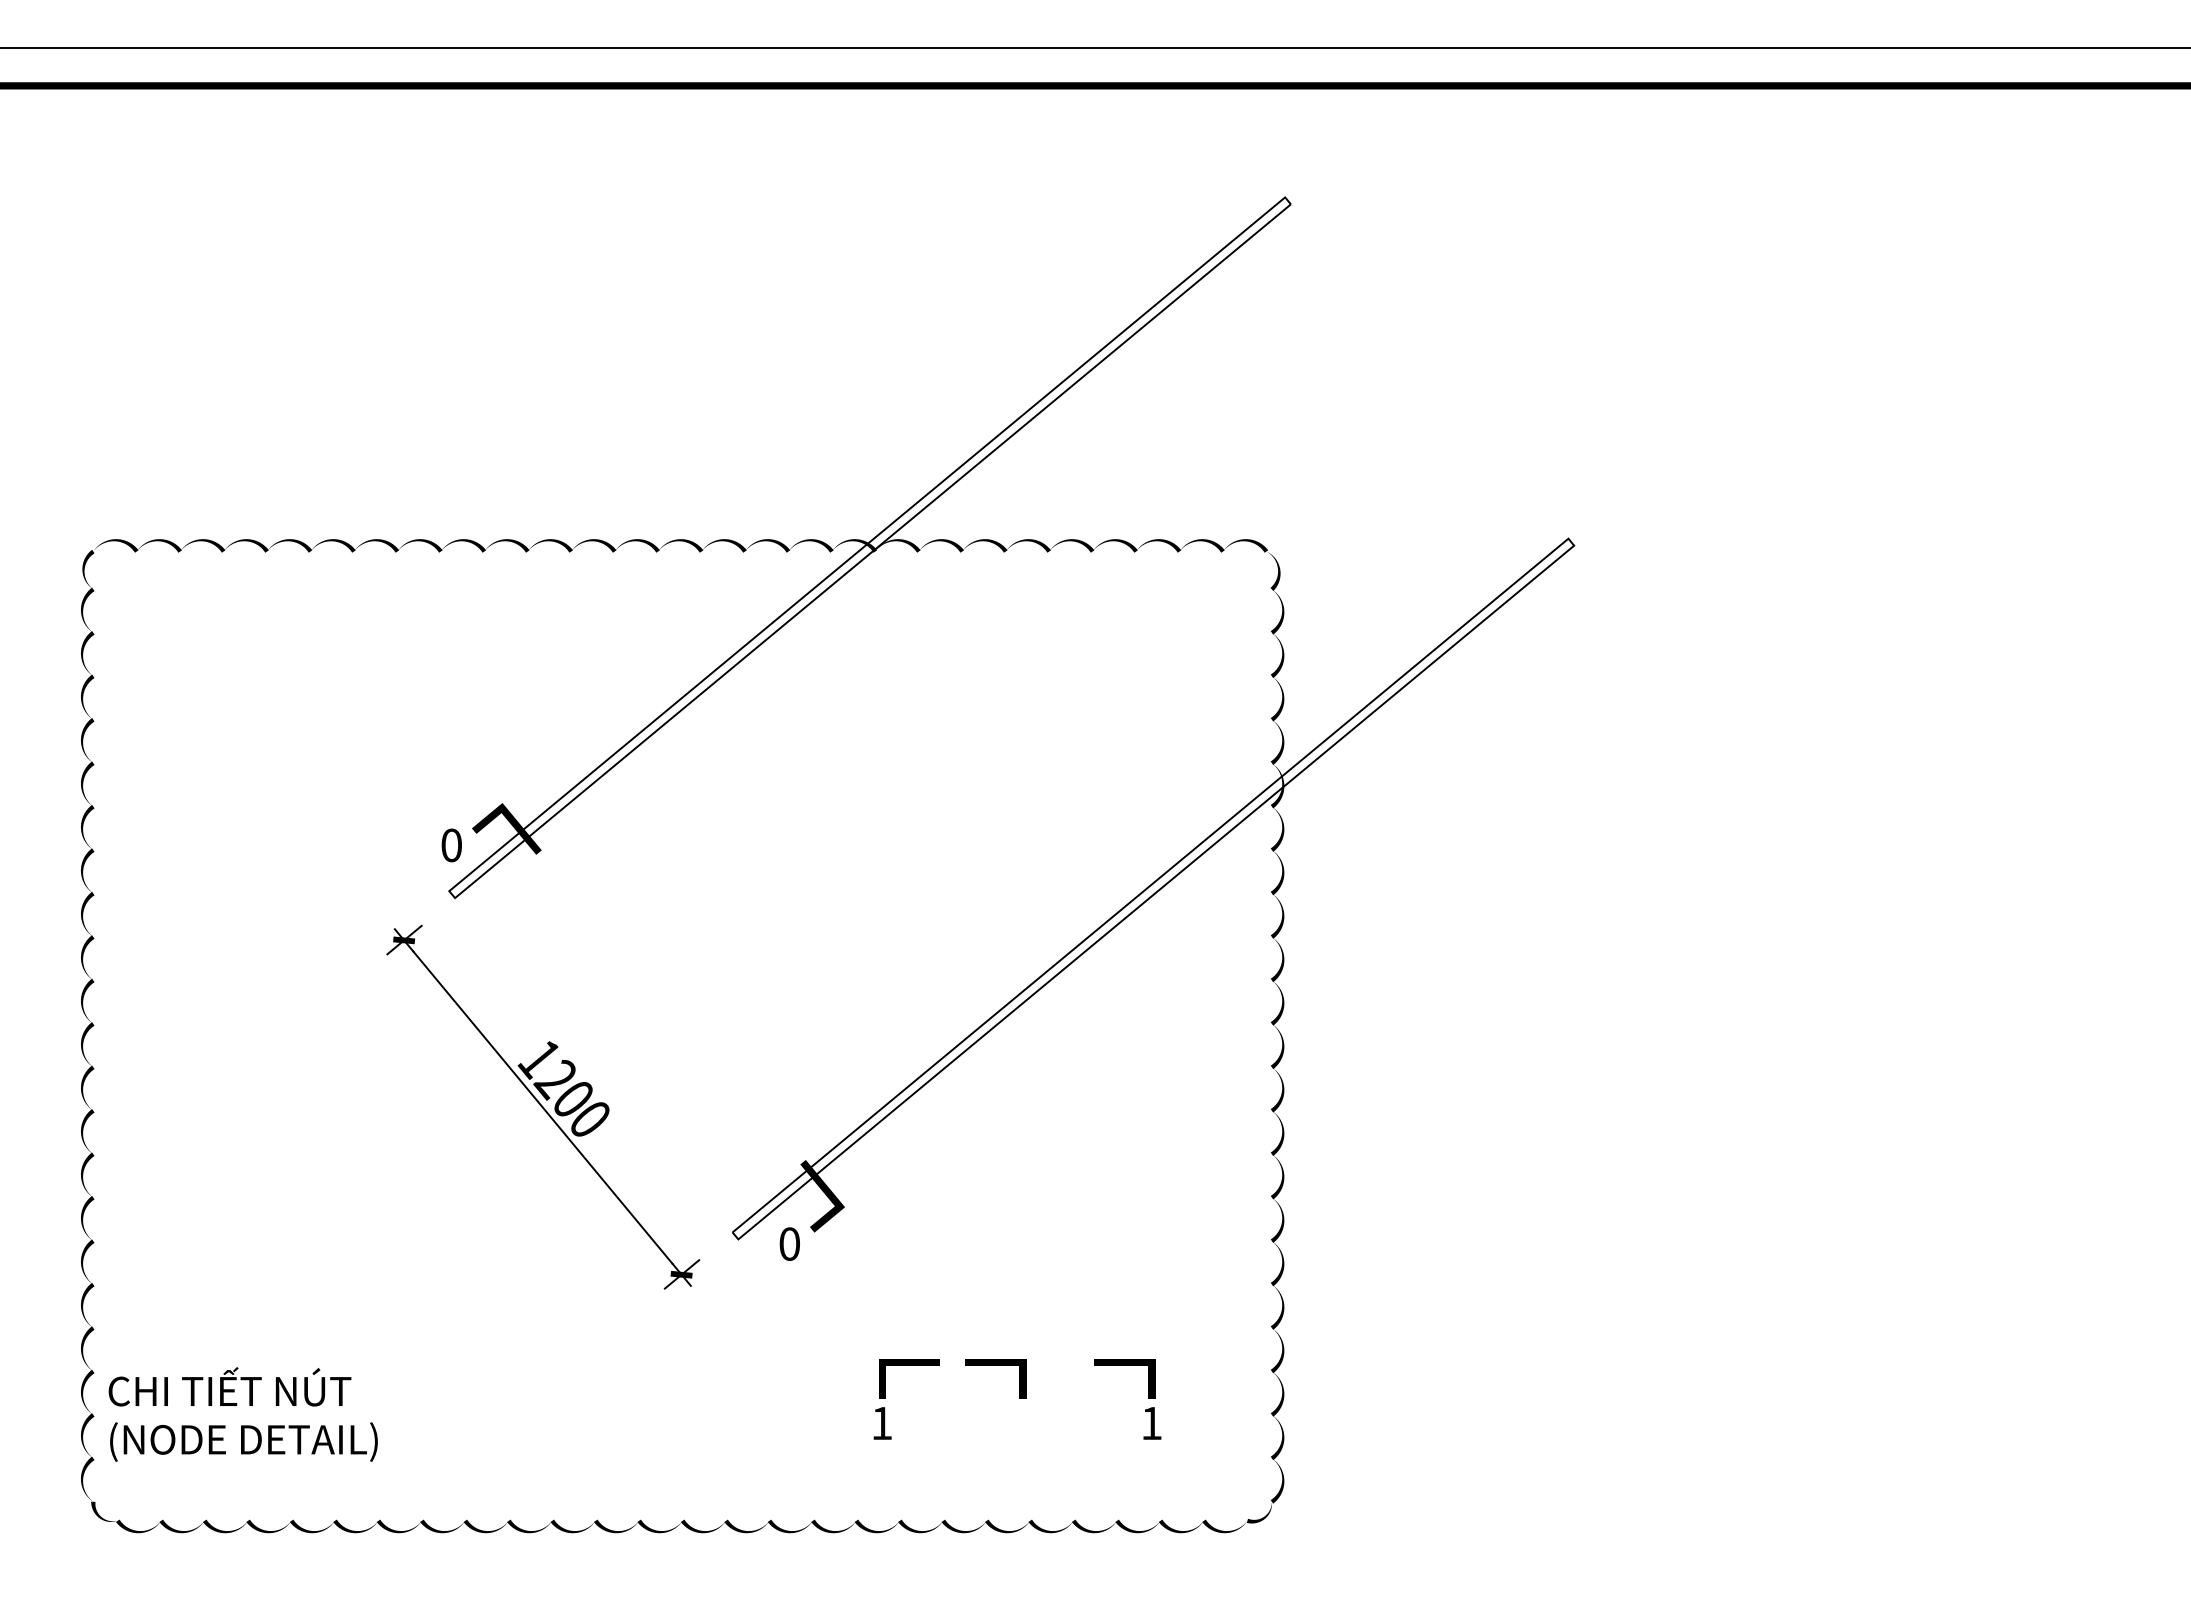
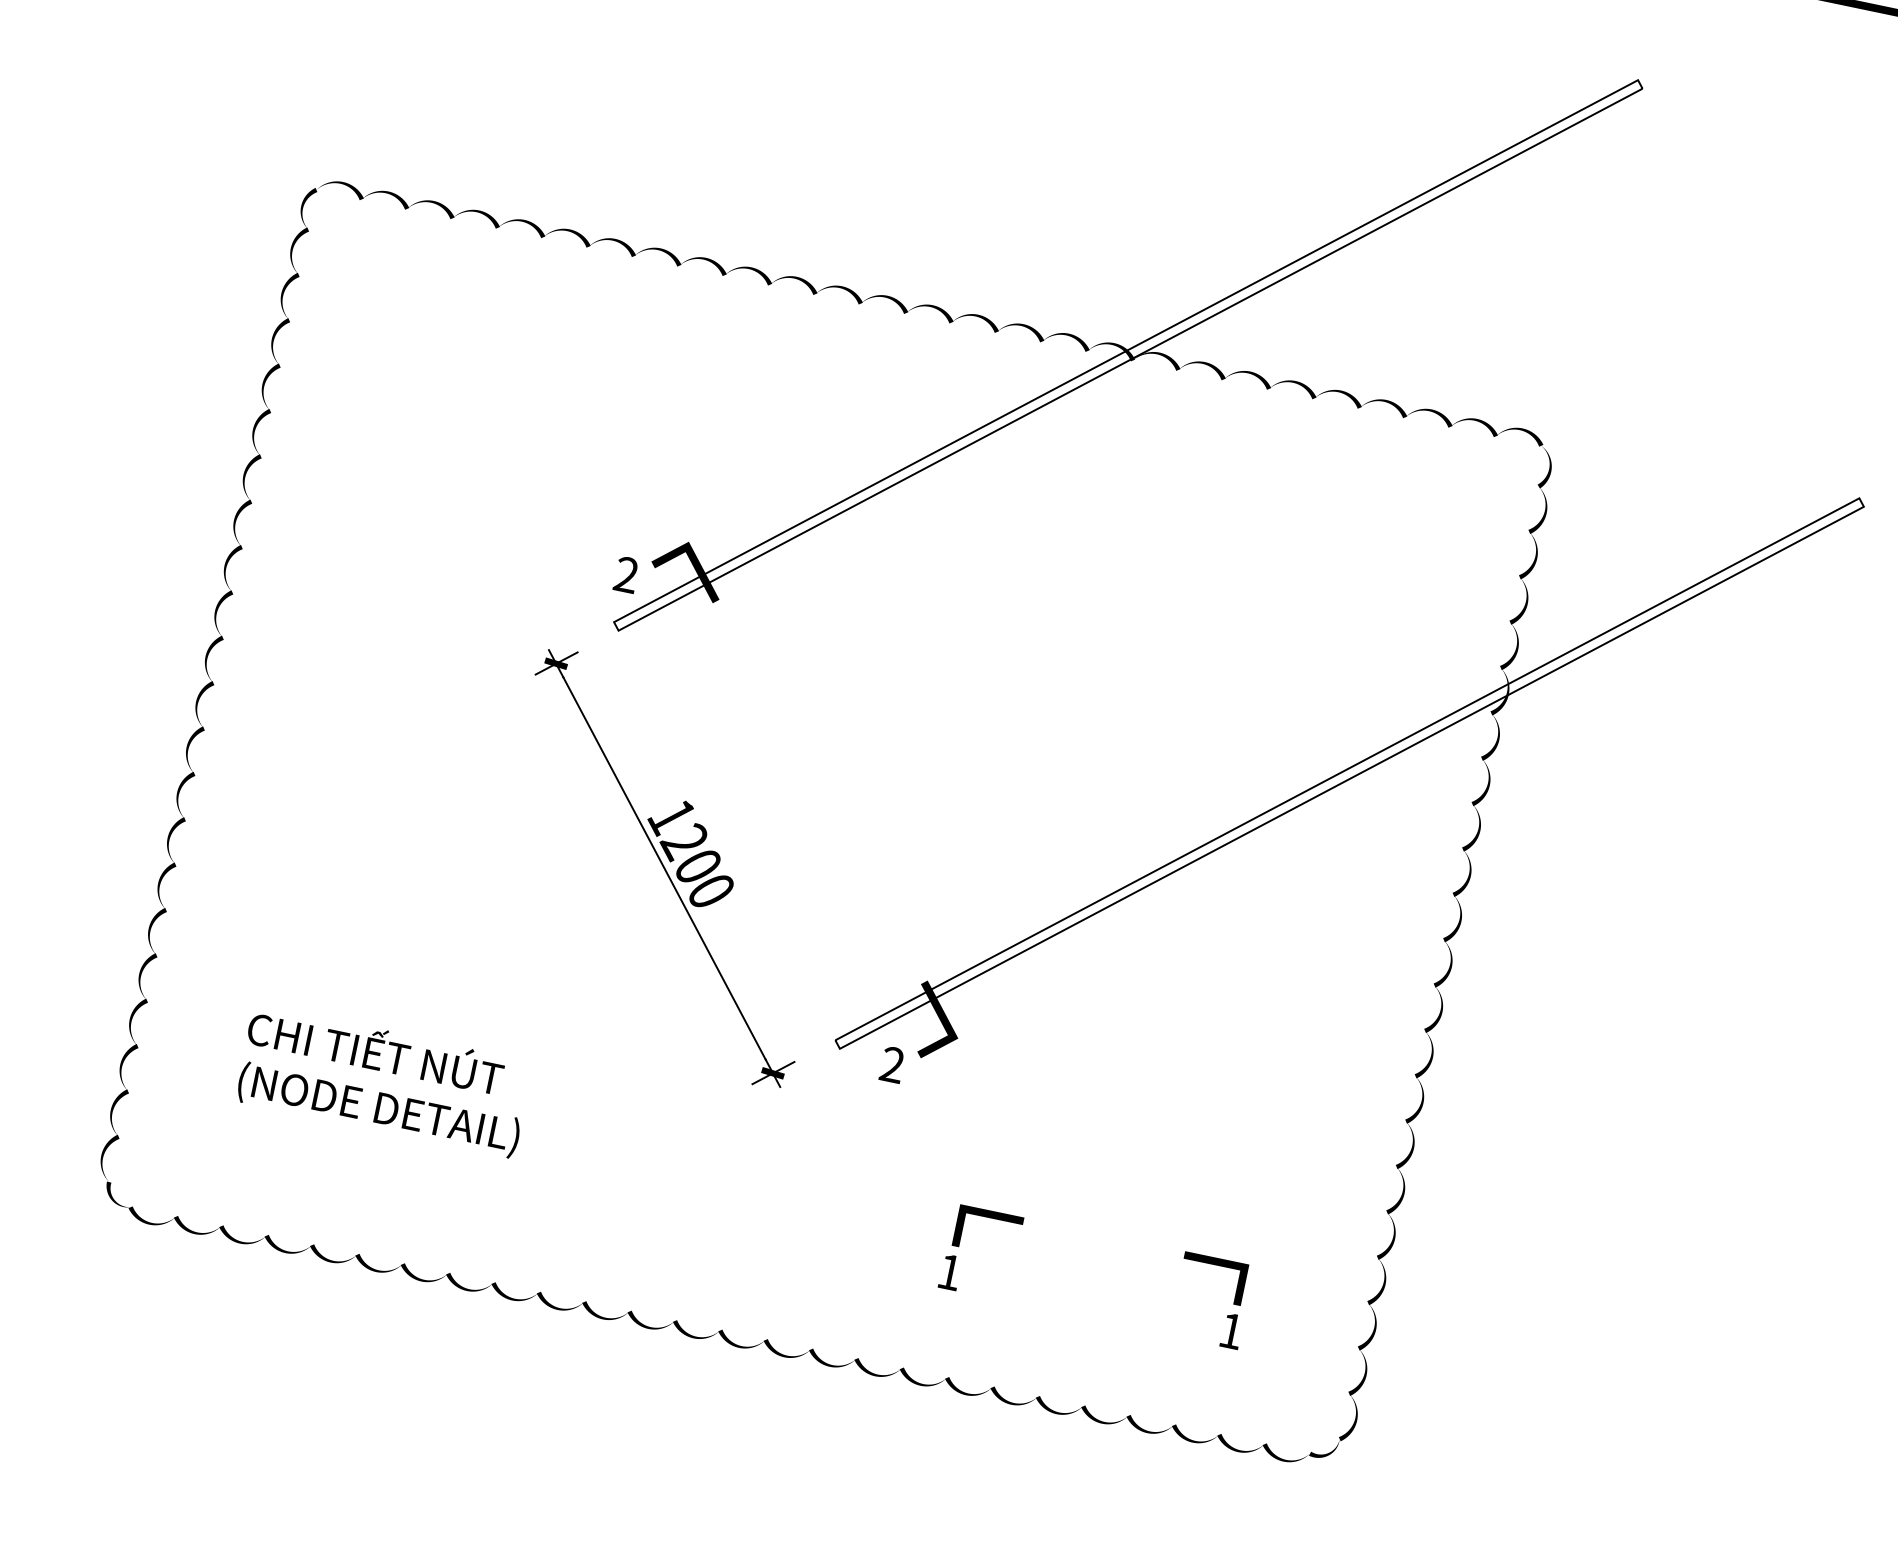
text: (451, 845) -> (626, 574), 0 -> 2
text: (789, 1243) -> (892, 1064), 0 -> 2
part: (995, 1365) -> (1080, 1236), removed
text: (242, 1414) -> (383, 1081), moved

